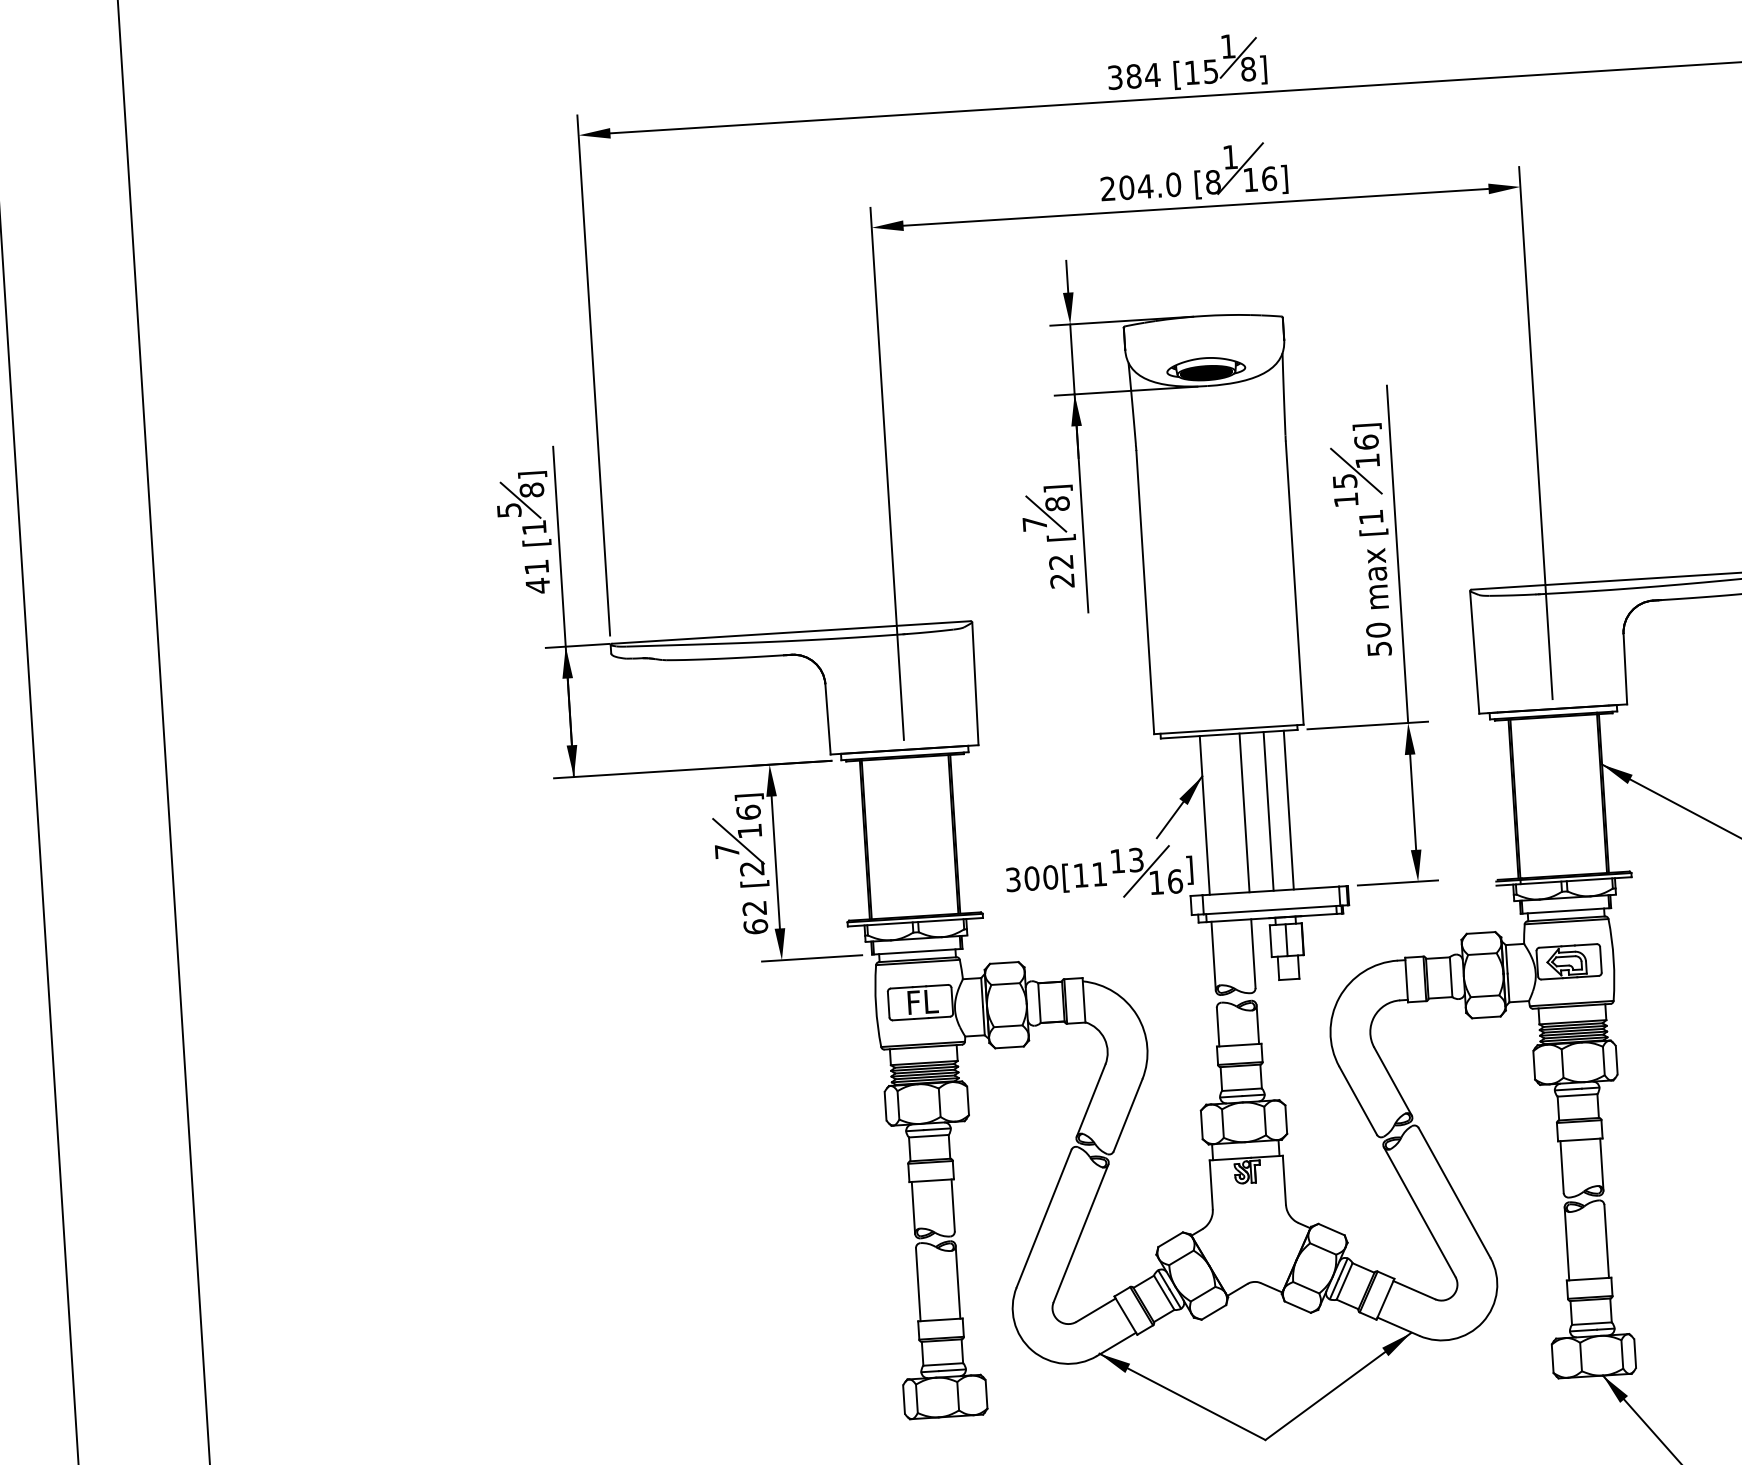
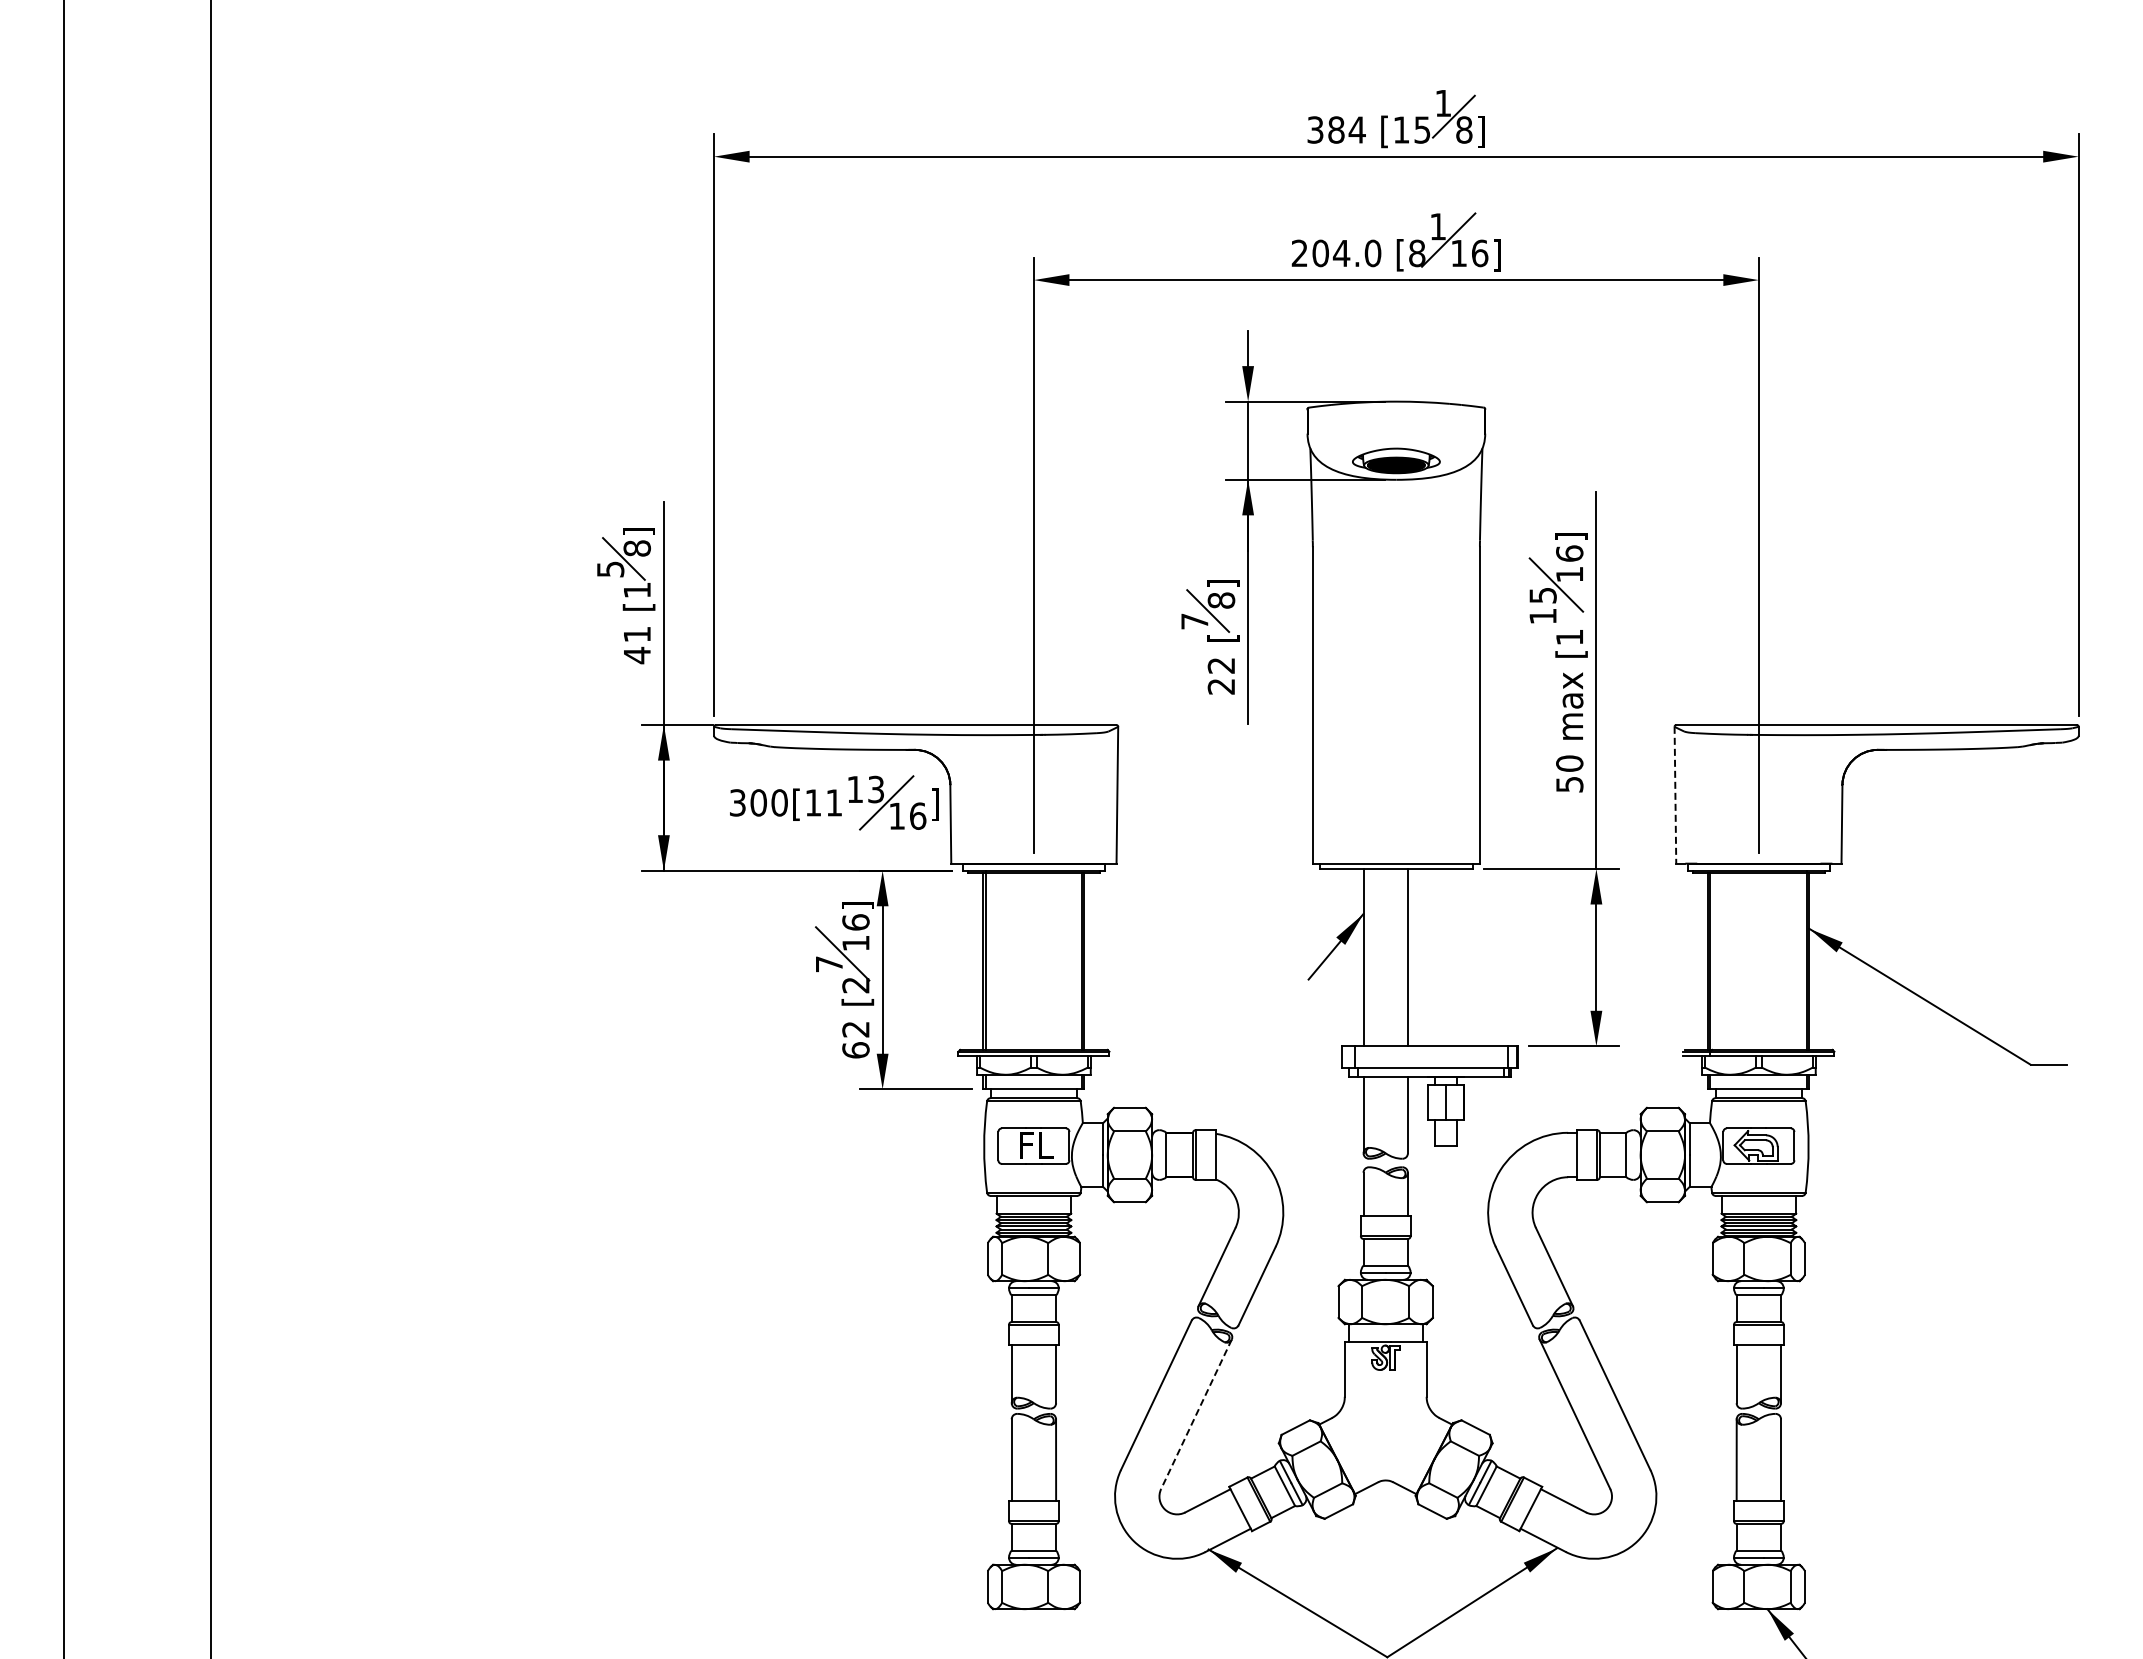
line: (1474, 652) -> (1675, 795), solid -> dashed
line: (1288, 809) -> (1457, 957), removed
line: (1268, 811) -> (1434, 957), removed
part: (1099, 873) -> (834, 802), moved
line: (1081, 1233) -> (1196, 1414), solid -> dashed

